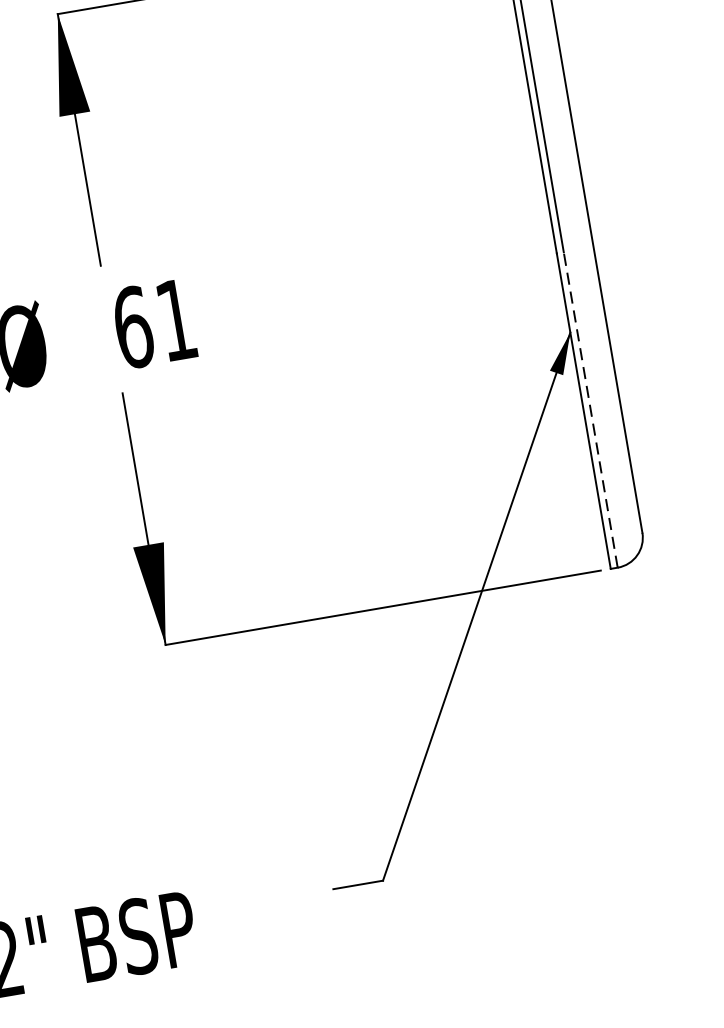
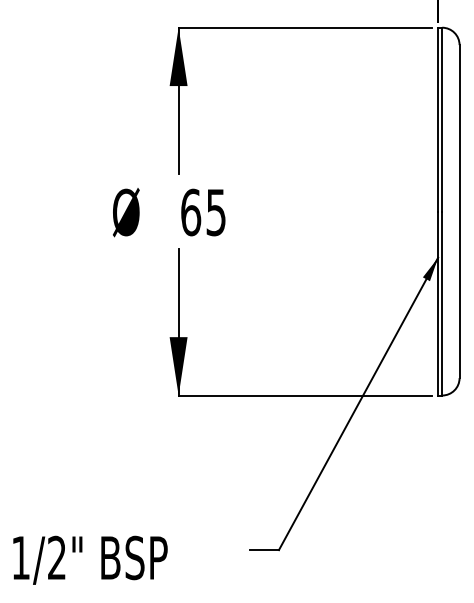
text: (175, 320) -> (215, 212), 61 -> 65
line: (591, 409) -> (442, 303), dashed -> solid

